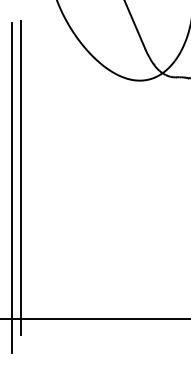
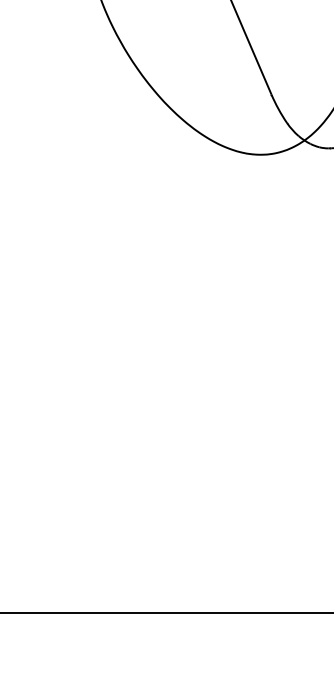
line: (21, 177) -> (33, 341), removed
line: (11, 187) -> (13, 360), removed

